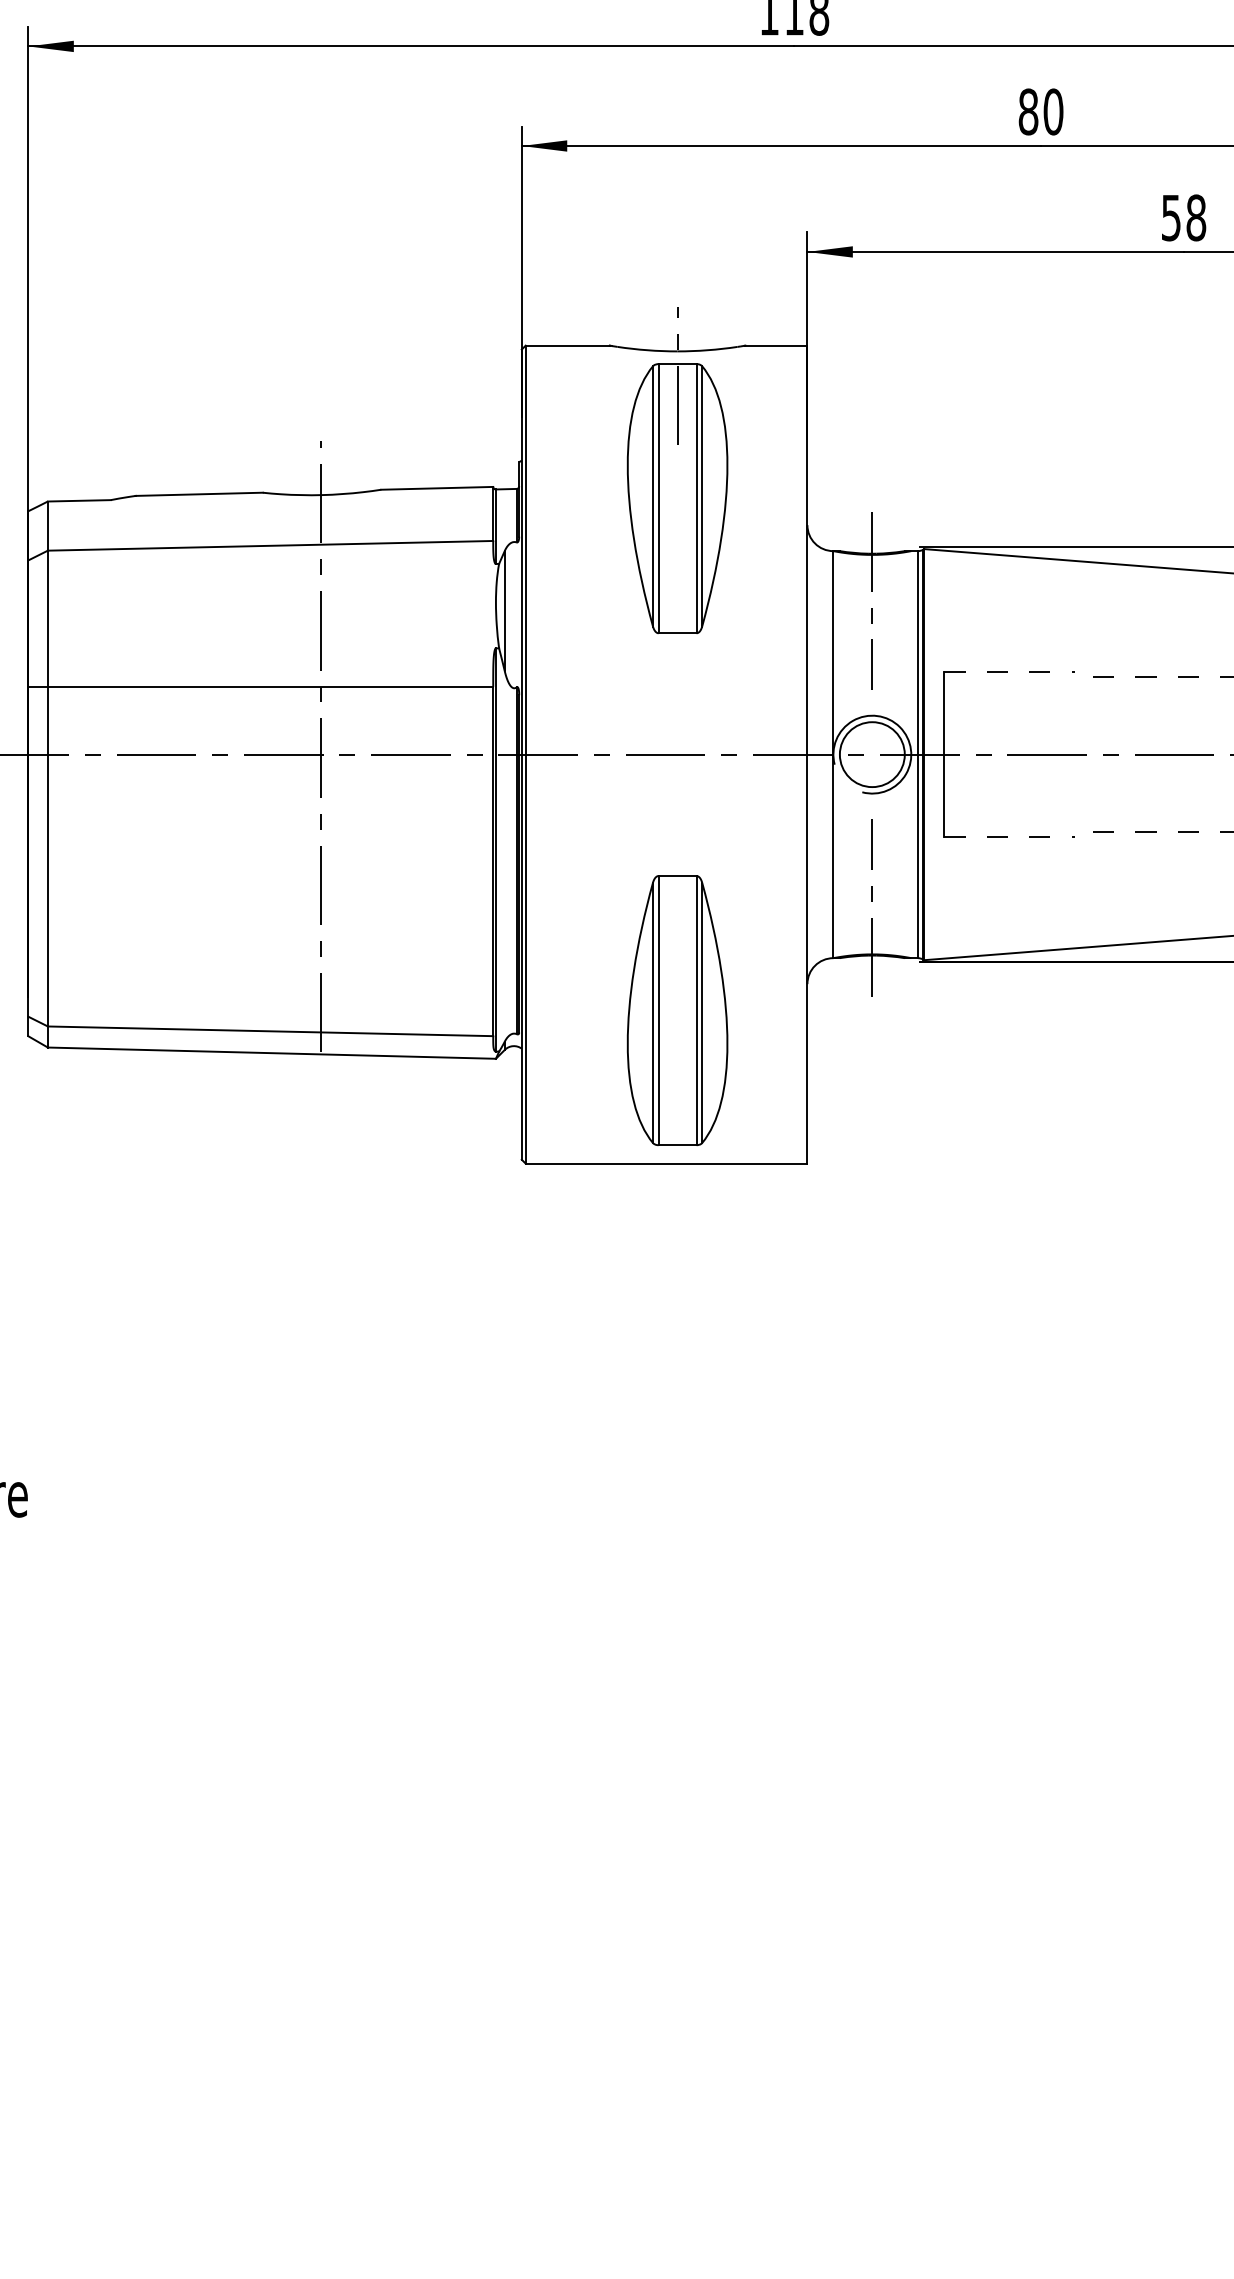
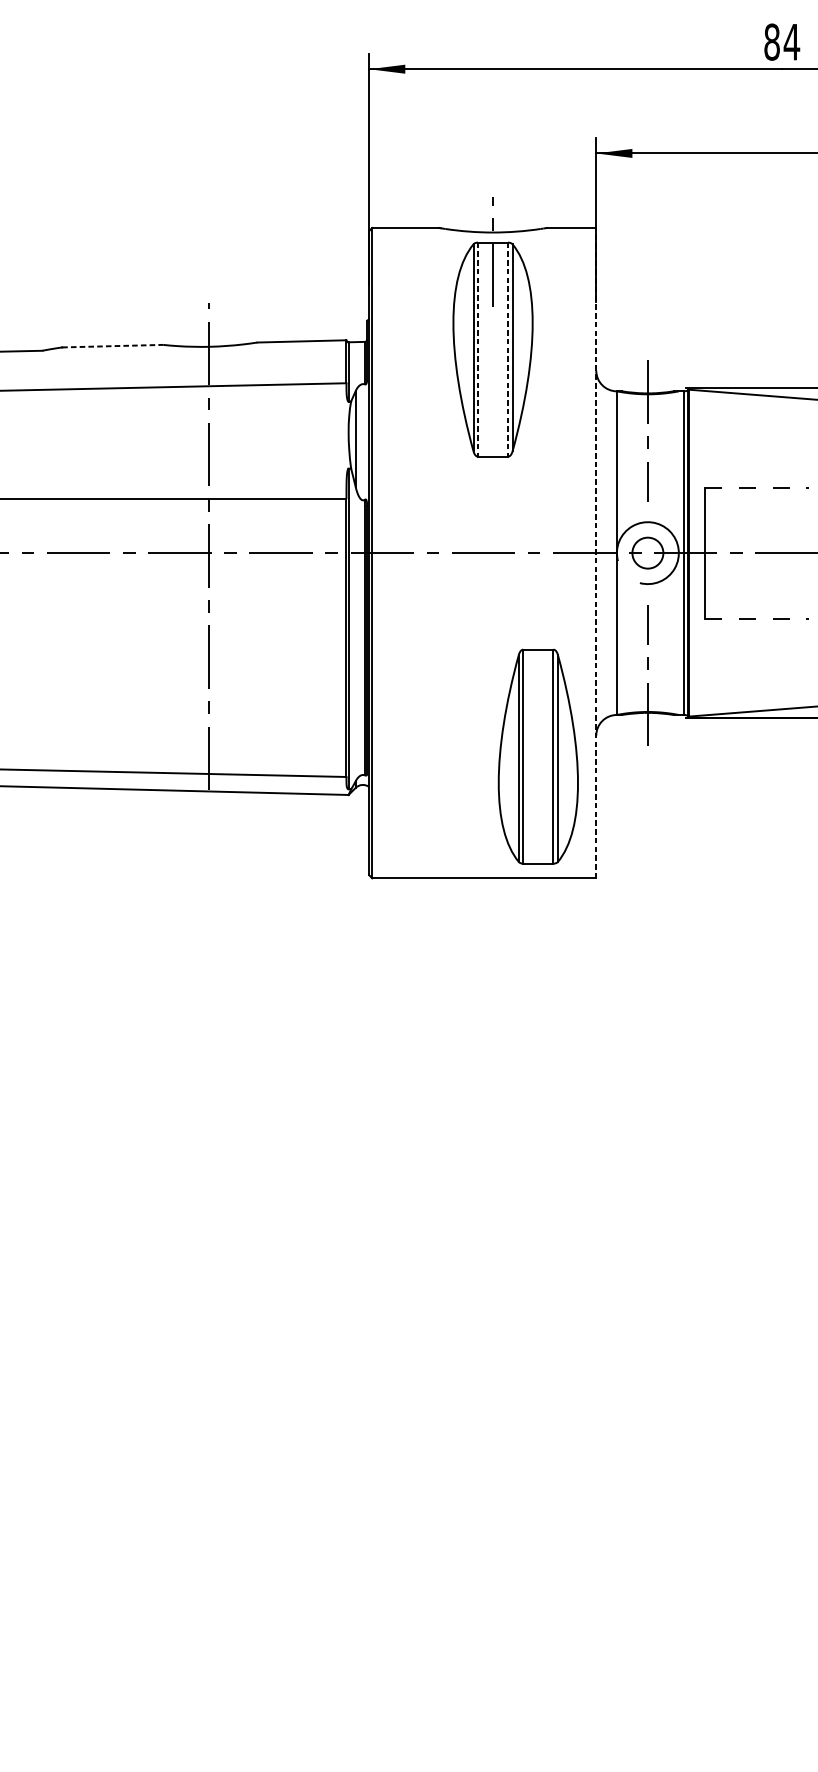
text: (1053, 111) -> (791, 41), 80 -> 84
line: (199, 494) -> (112, 346), solid -> dashed
line: (658, 498) -> (477, 349), solid -> dashed
line: (696, 498) -> (508, 349), solid -> dashed
line: (807, 754) -> (596, 553), solid -> dashed
circle: (871, 754) -> (647, 553), size x0.6
part: (677, 1010) -> (538, 756), moved

